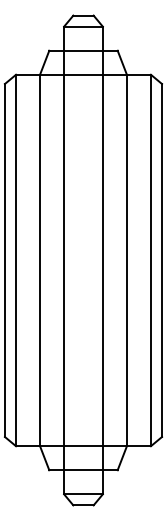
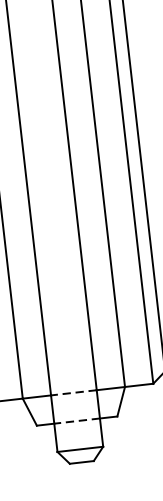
line: (83, 446) -> (73, 393), solid -> dashed
line: (83, 470) -> (77, 421), solid -> dashed

